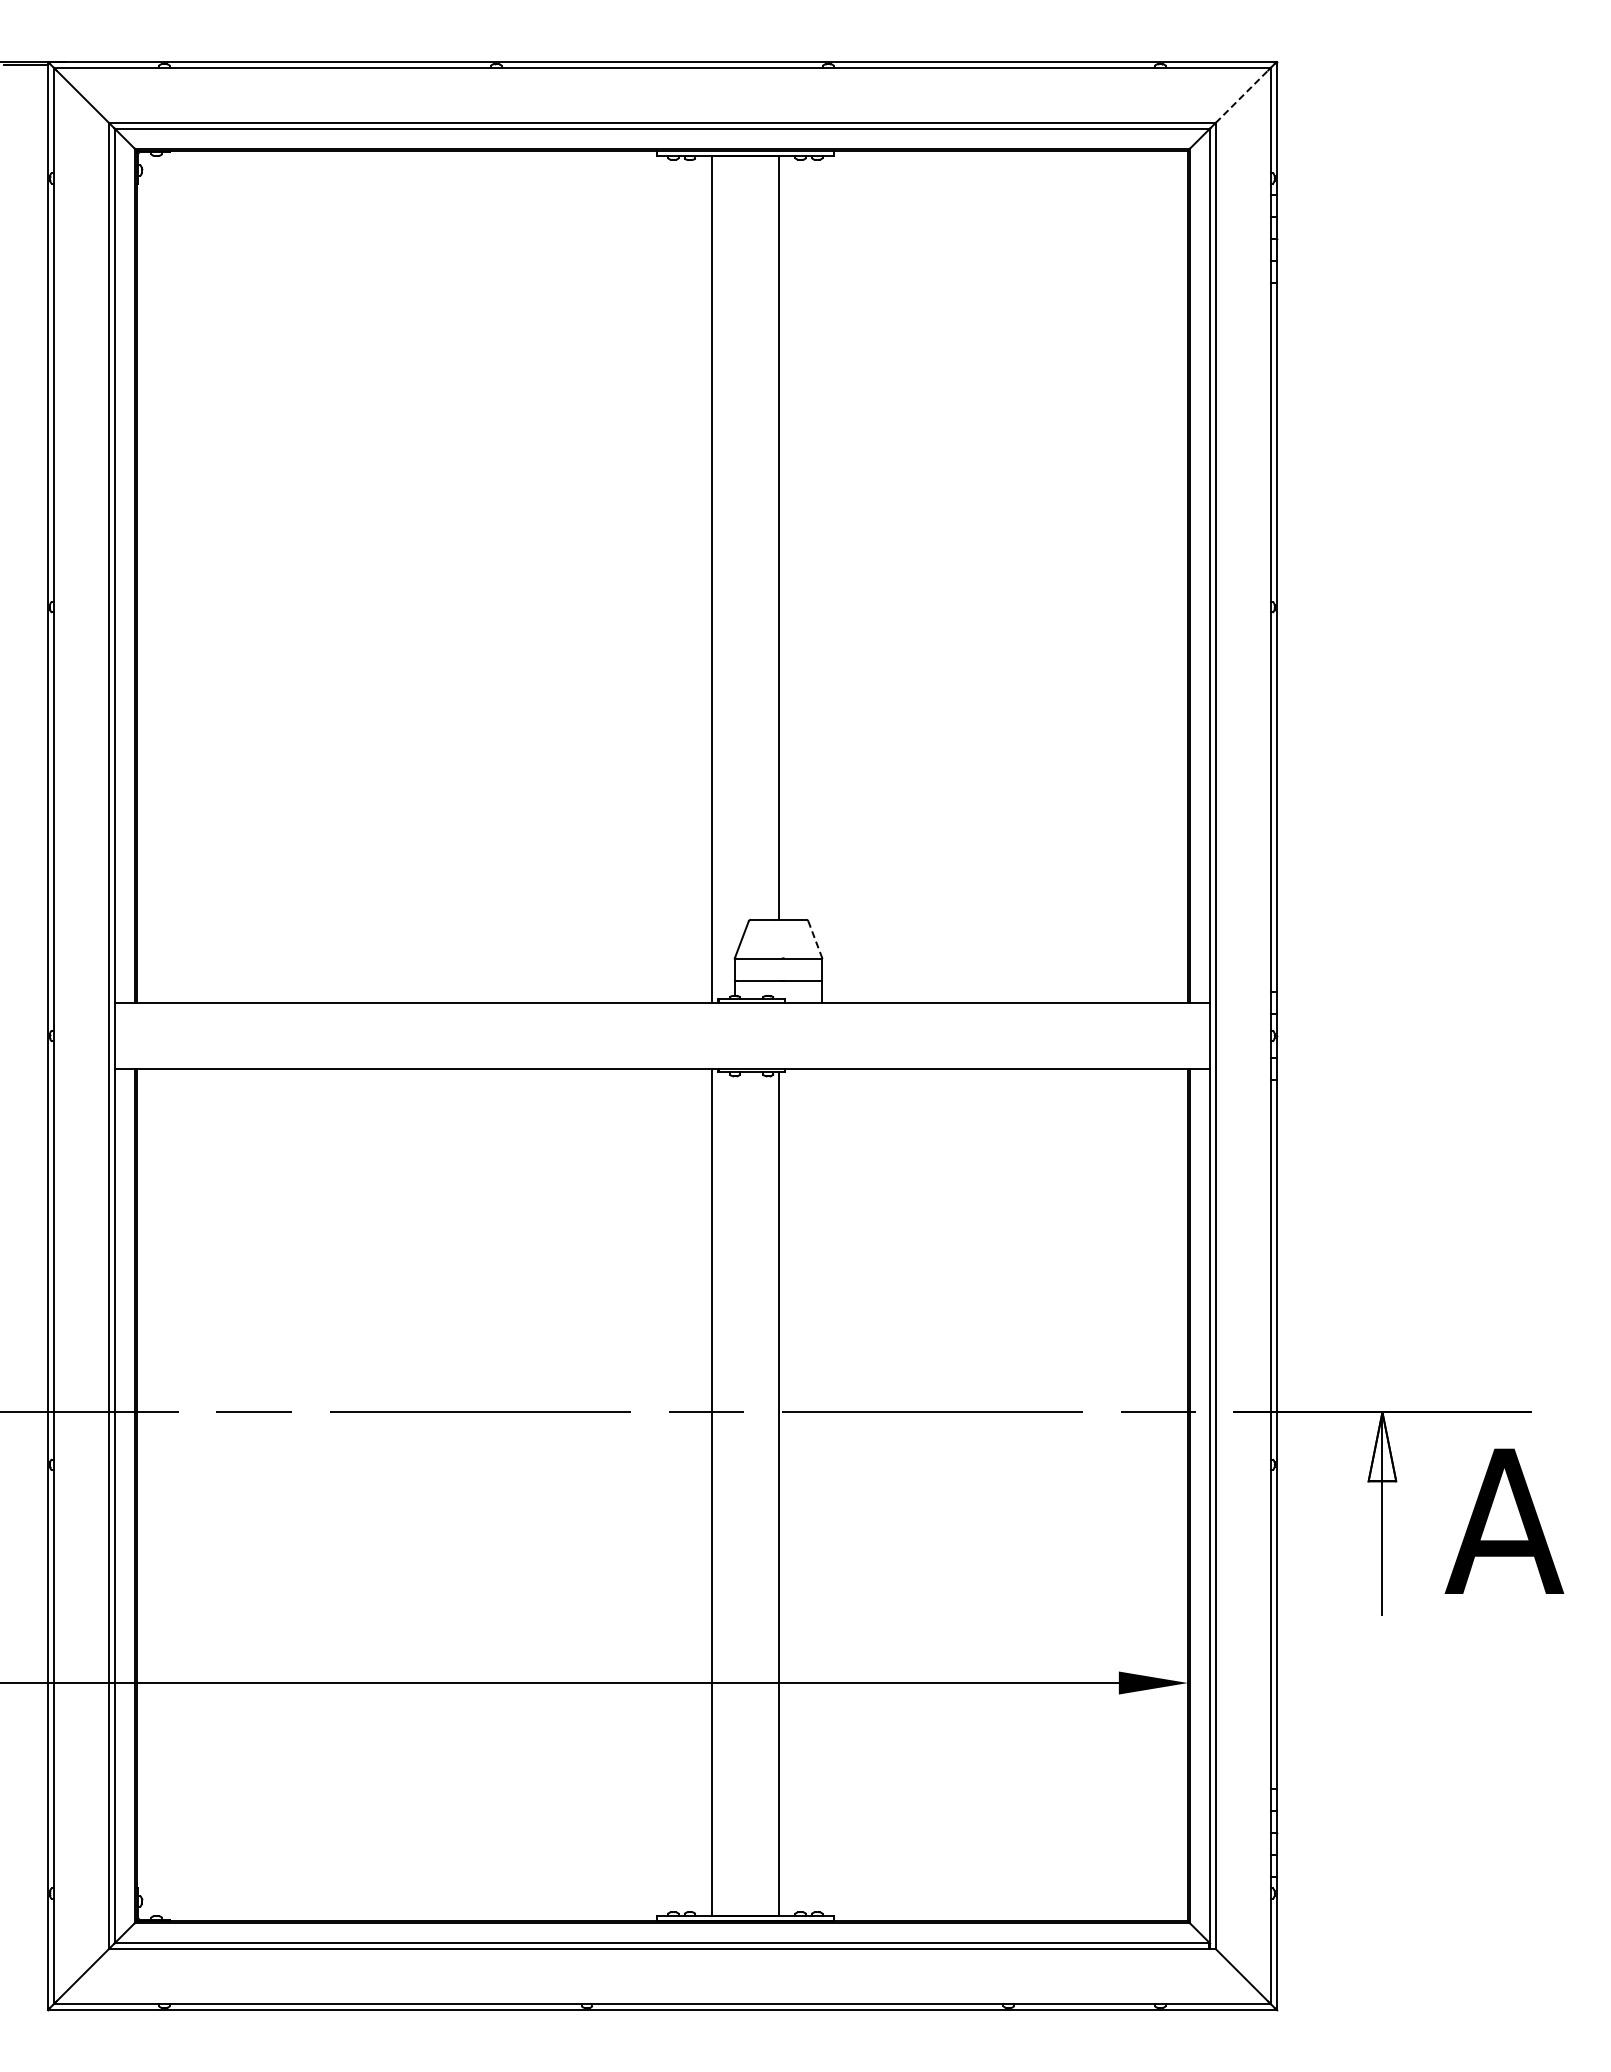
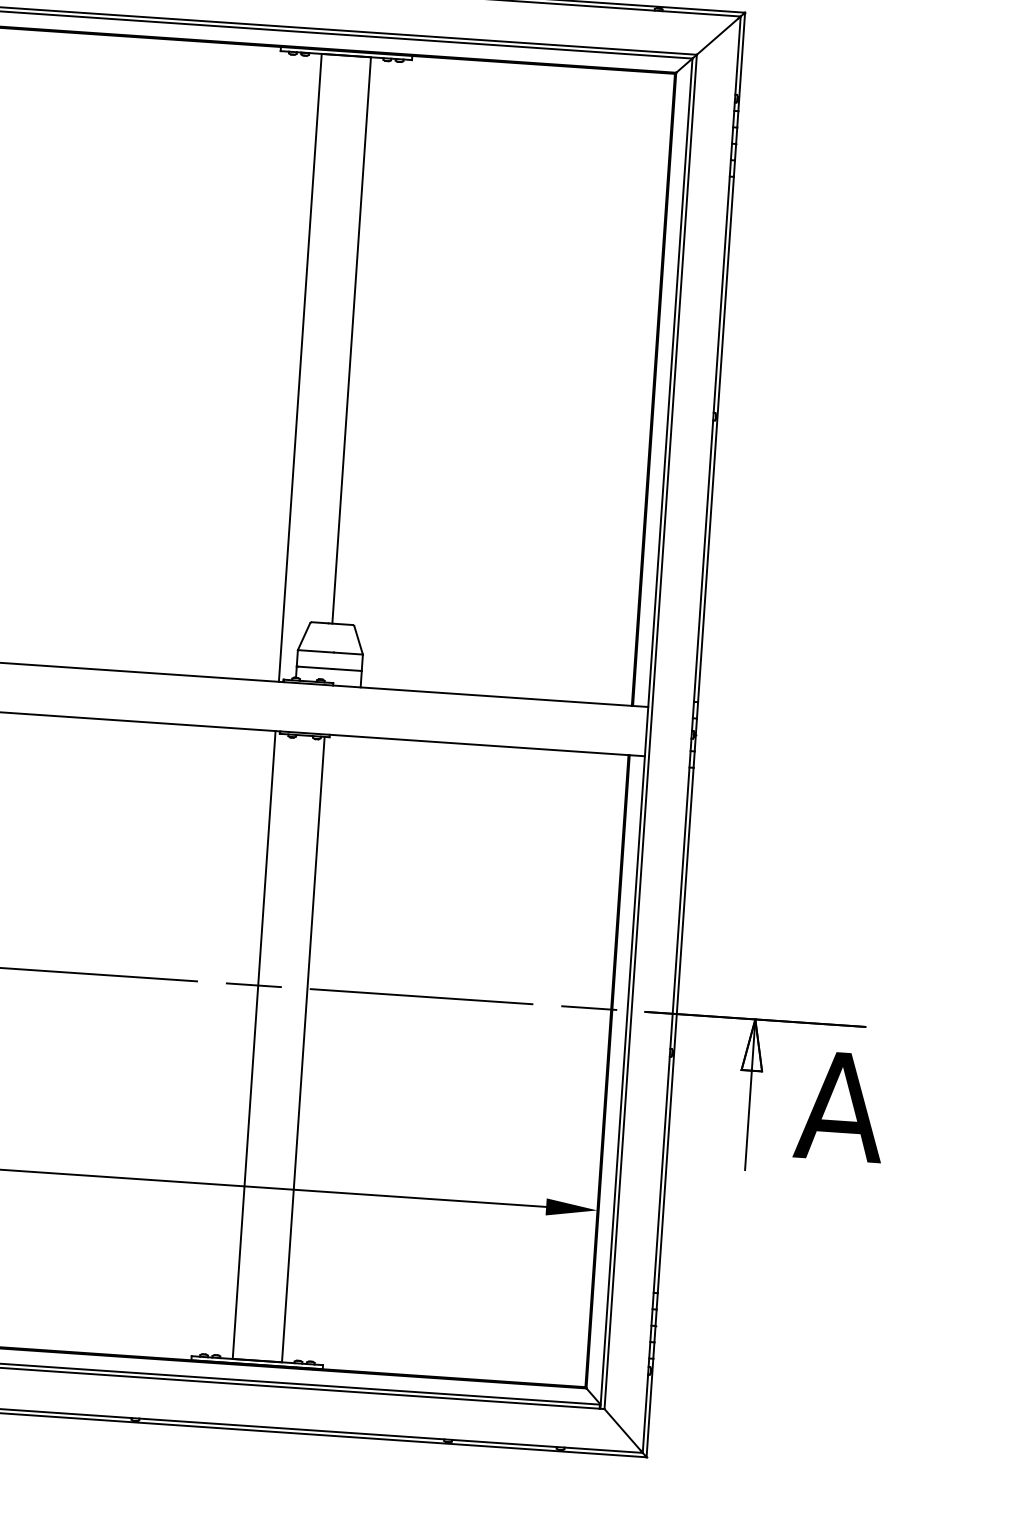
line: (1242, 96) -> (718, 36), dashed -> solid
line: (815, 939) -> (358, 640), dashed -> solid

